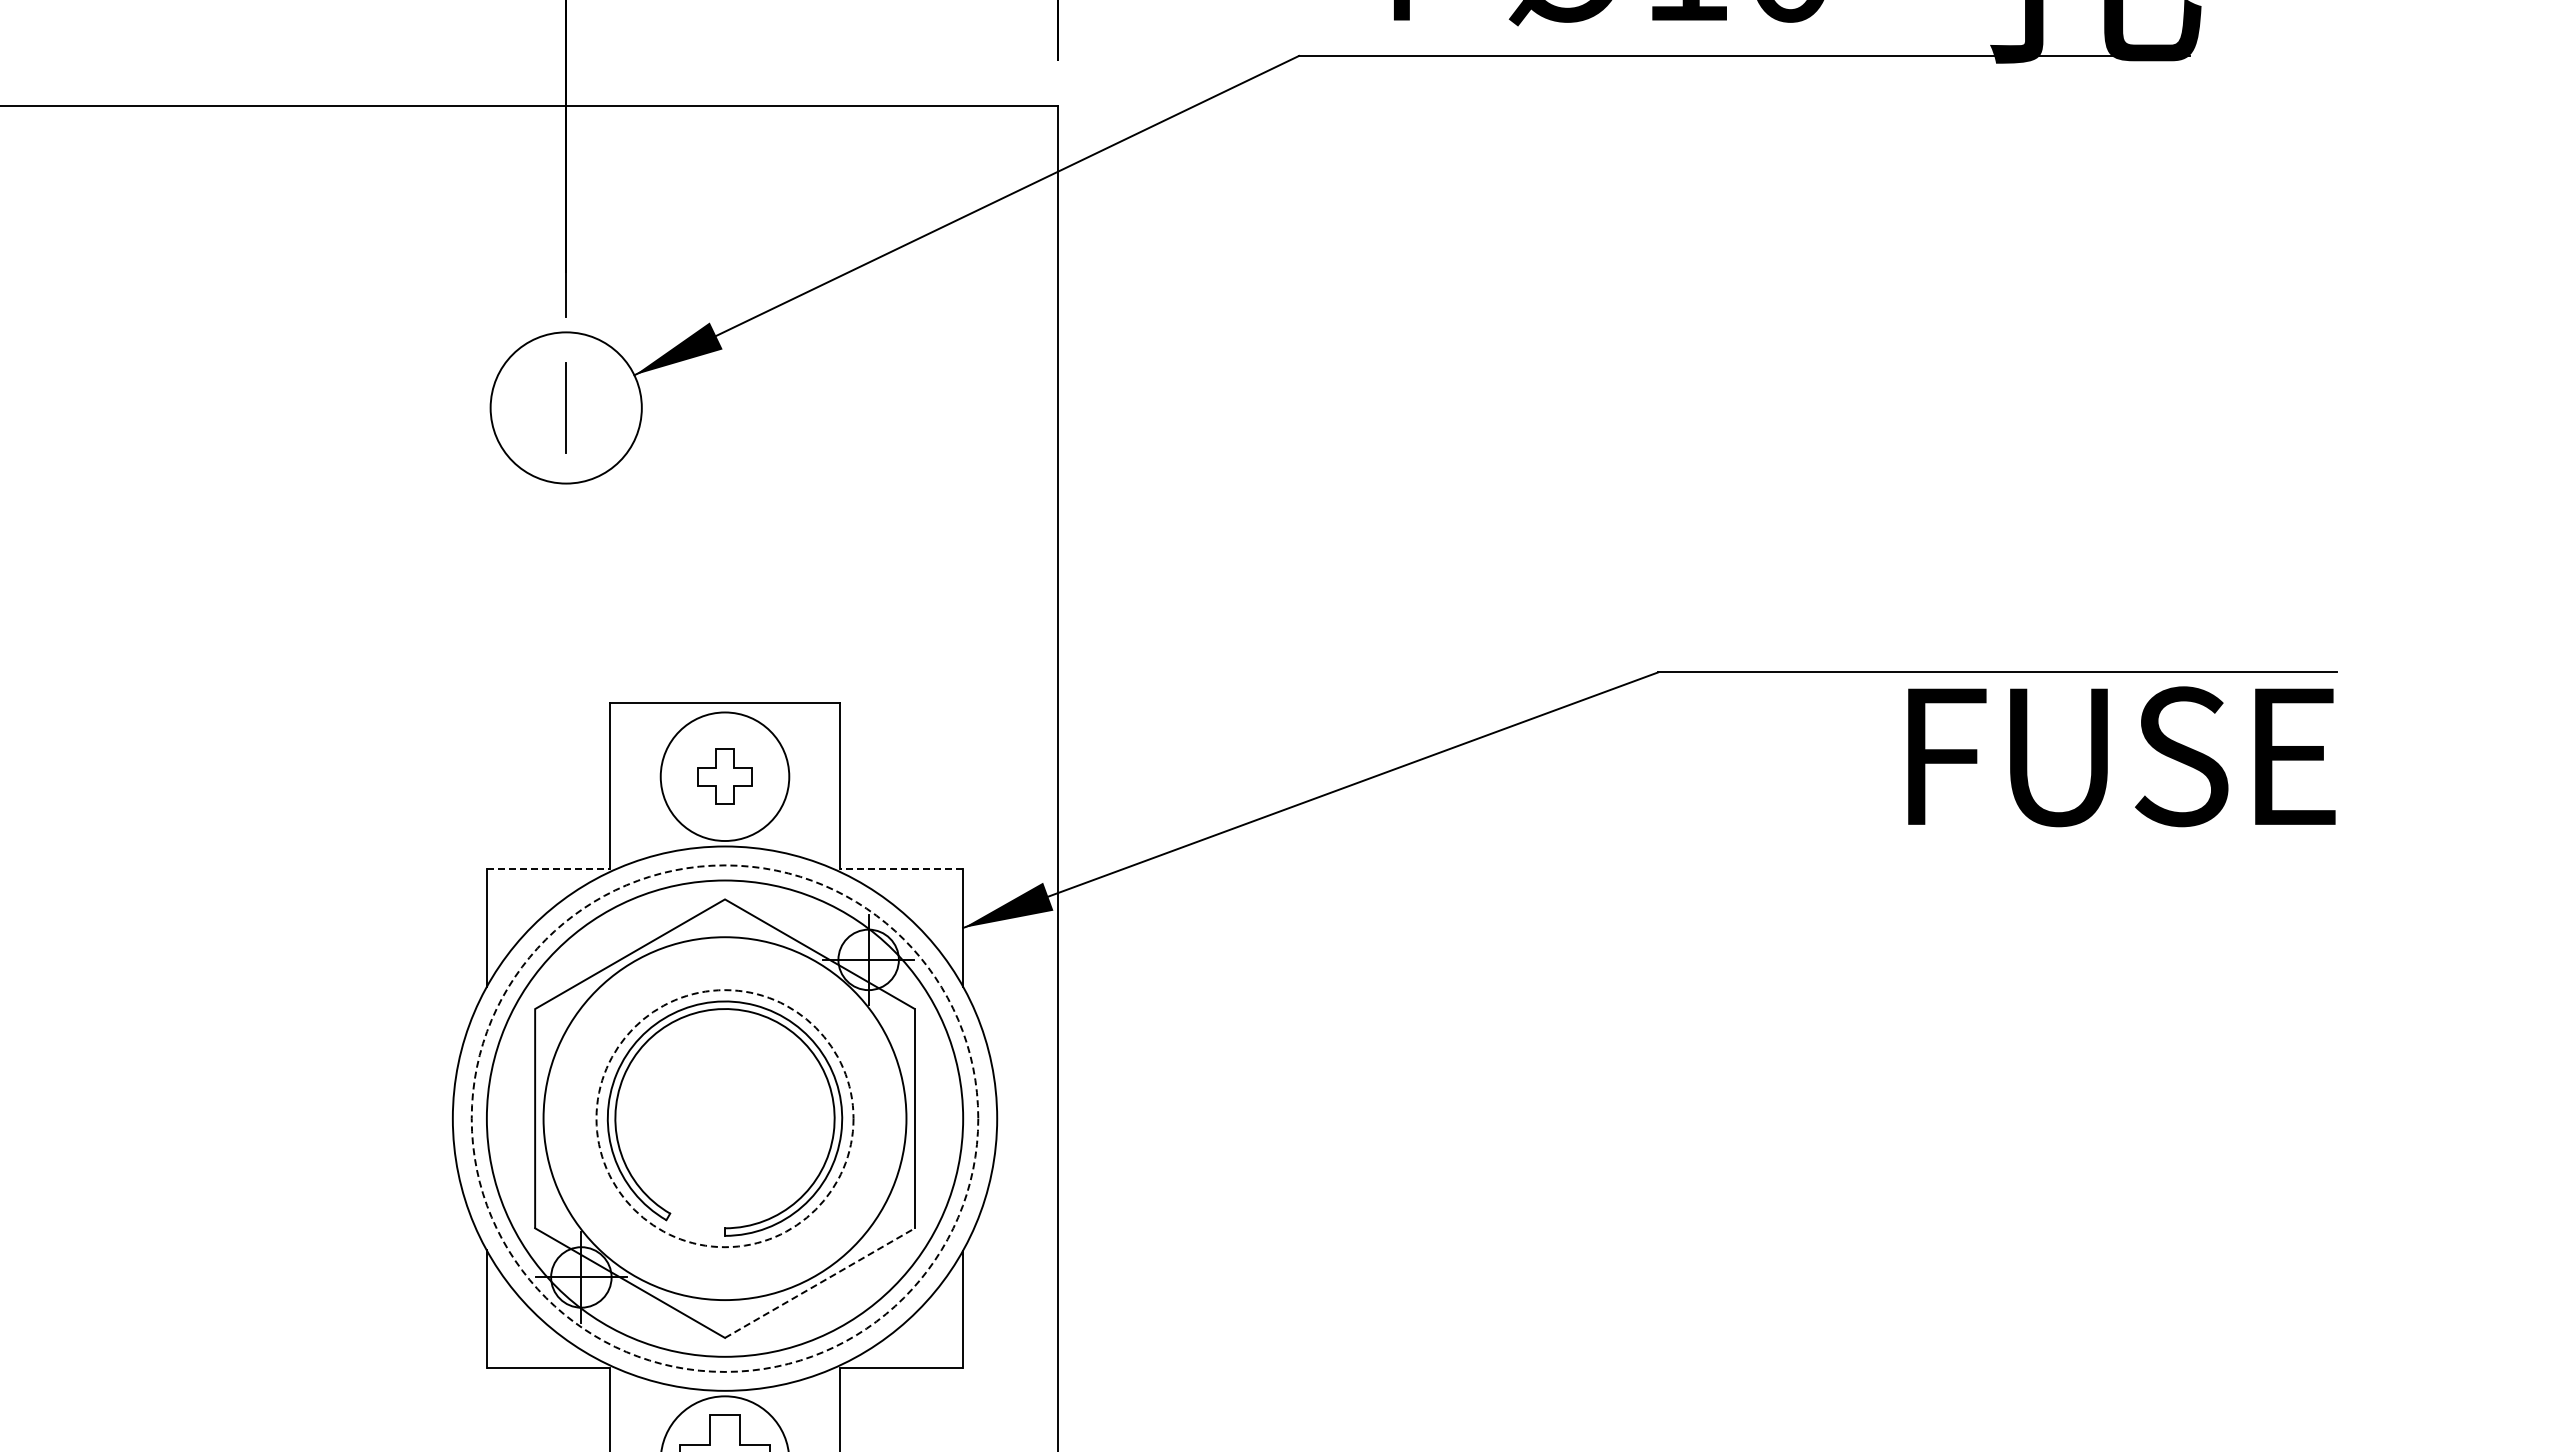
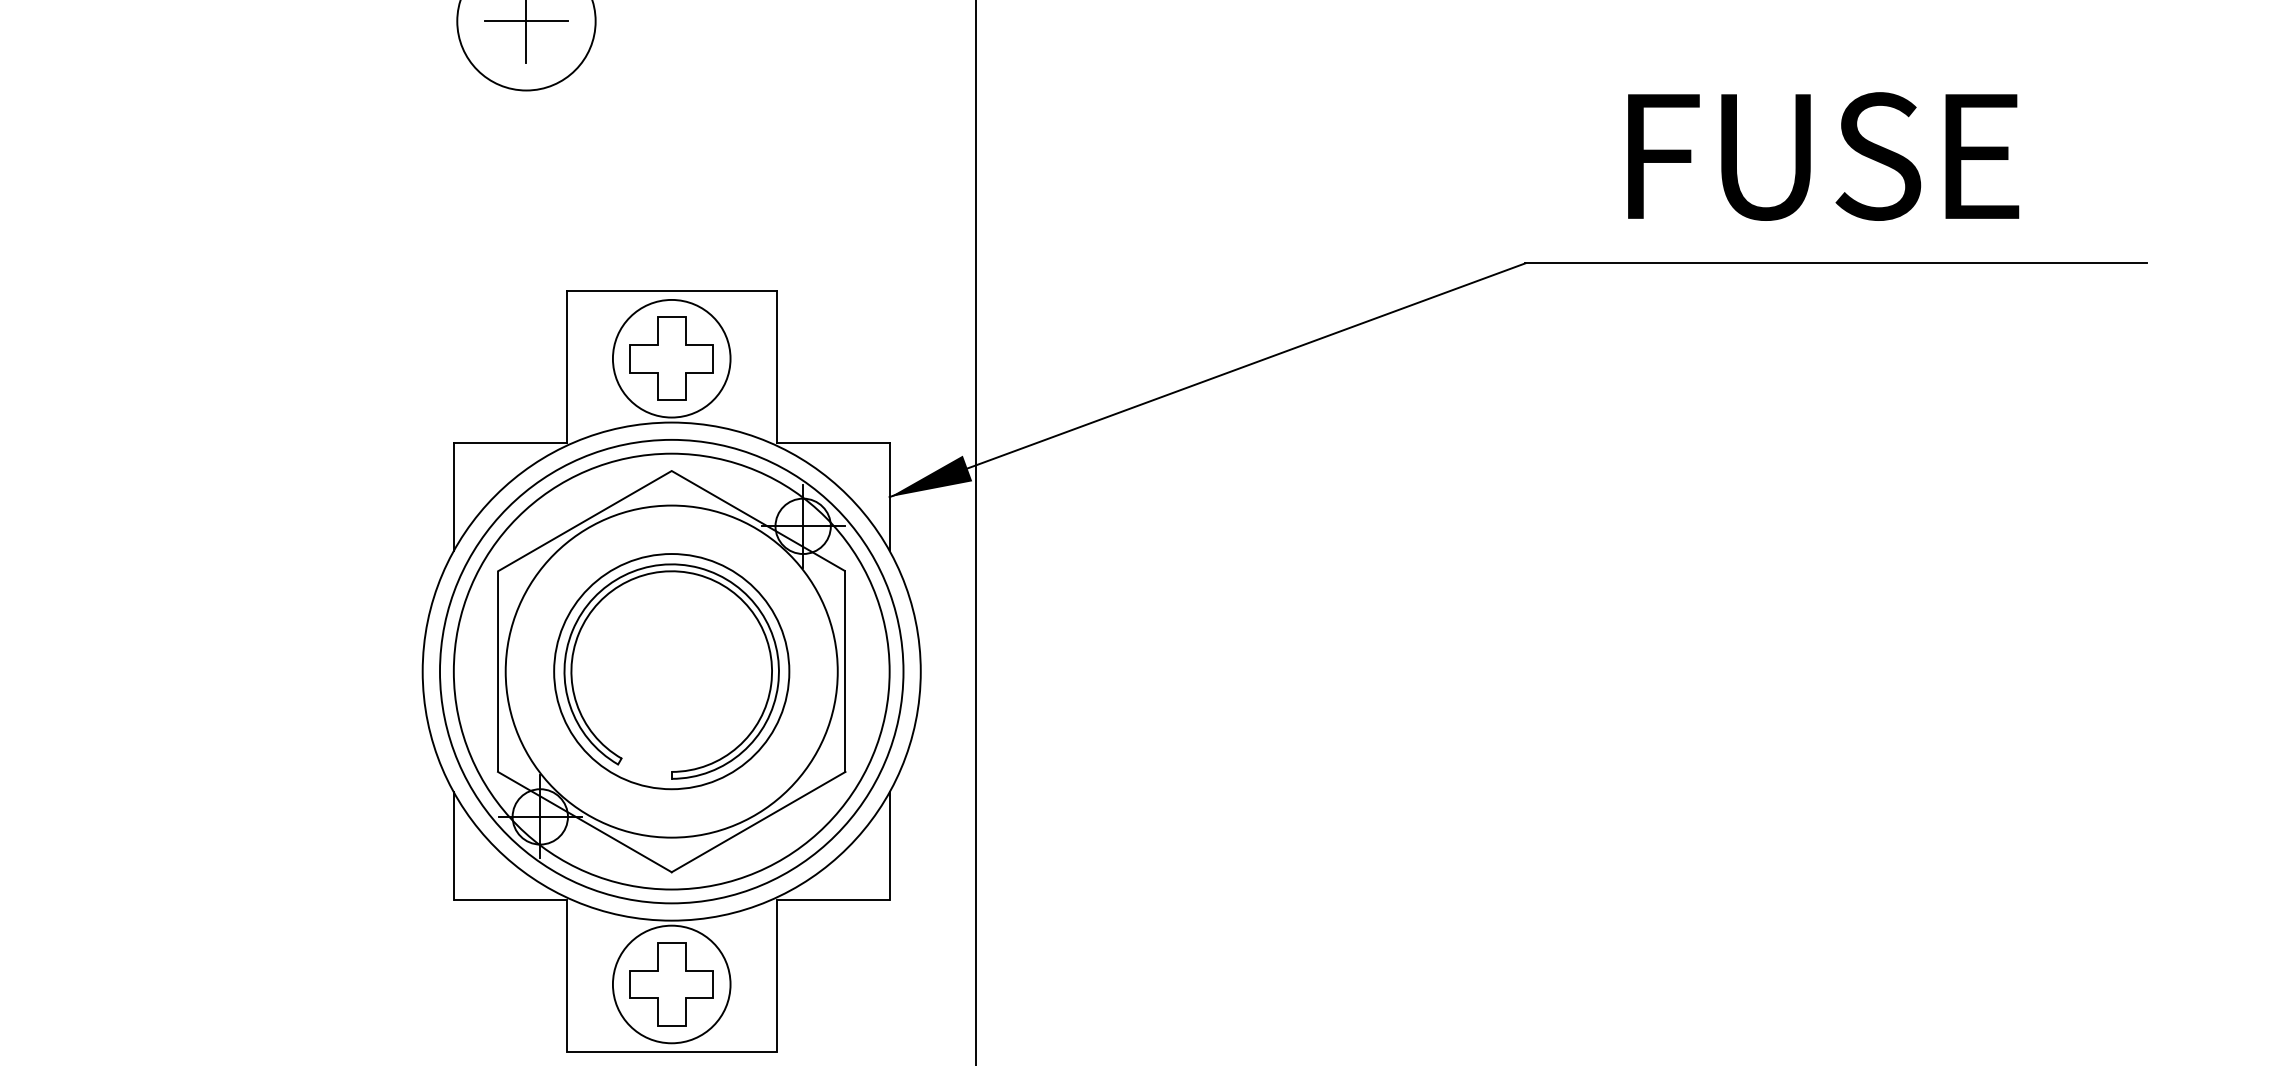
line: (565, 407) -> (525, 20), added
text: (2121, 756) -> (1823, 156), moved
part: (724, 776) -> (671, 358), size x1.67
line: (548, 869) -> (510, 443), dashed -> solid
line: (901, 869) -> (833, 443), dashed -> solid
circle: (724, 1118) -> (671, 671), dashed -> solid
circle: (724, 1118) -> (671, 671), dashed -> solid
line: (819, 1283) -> (758, 822), dashed -> solid

